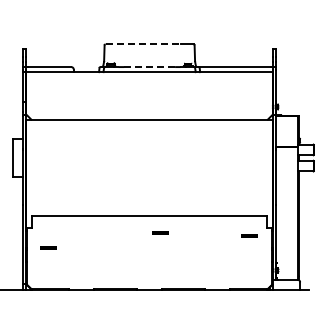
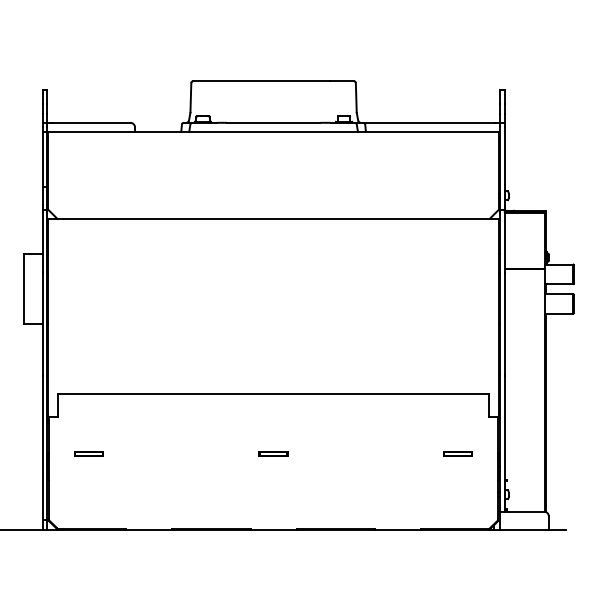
line: (143, 44) -> (262, 81), dashed -> solid
line: (150, 67) -> (275, 123), dashed -> solid
line: (160, 232) -> (273, 452), moved
line: (249, 235) -> (458, 452), moved

